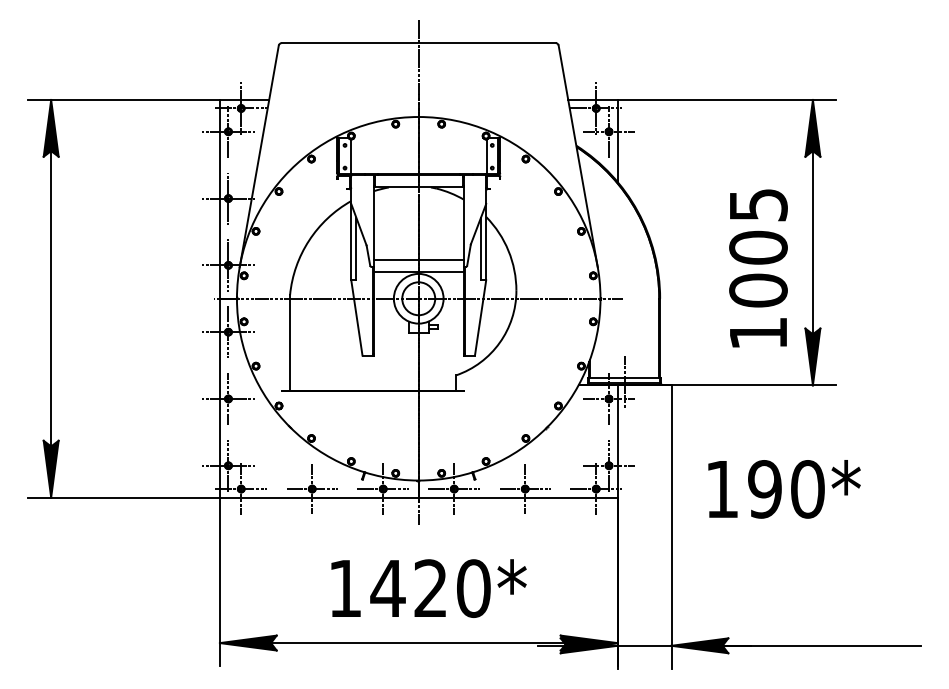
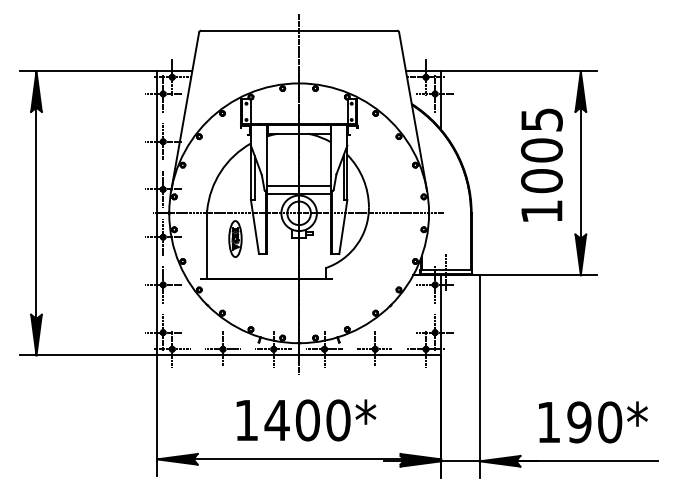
text: (758, 268) -> (541, 165), moved
part: (329, 334) -> (235, 238), added
text: (784, 489) -> (593, 422), moved
text: (430, 588) -> (307, 420), 1420* -> 1400*

